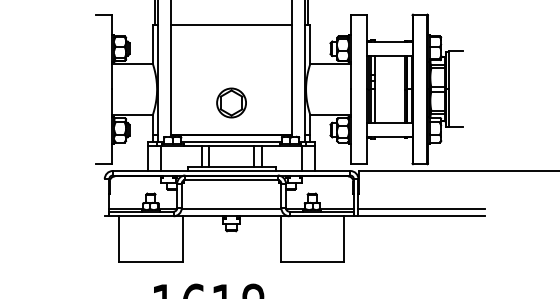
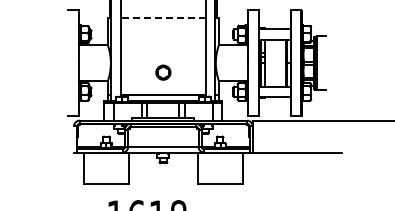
line: (230, 24) -> (162, 17), solid -> dashed
part: (231, 102) -> (163, 72), size x0.7
line: (421, 209) -> (297, 147), removed

